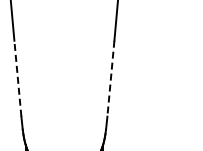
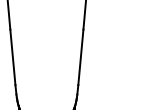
line: (17, 78) -> (12, 57), dashed -> solid
line: (110, 79) -> (80, 57), dashed -> solid

